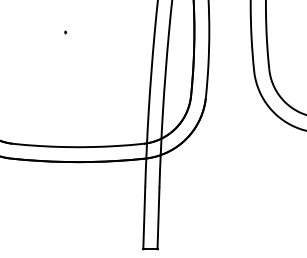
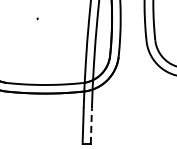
line: (158, 219) -> (91, 126), solid -> dashed

